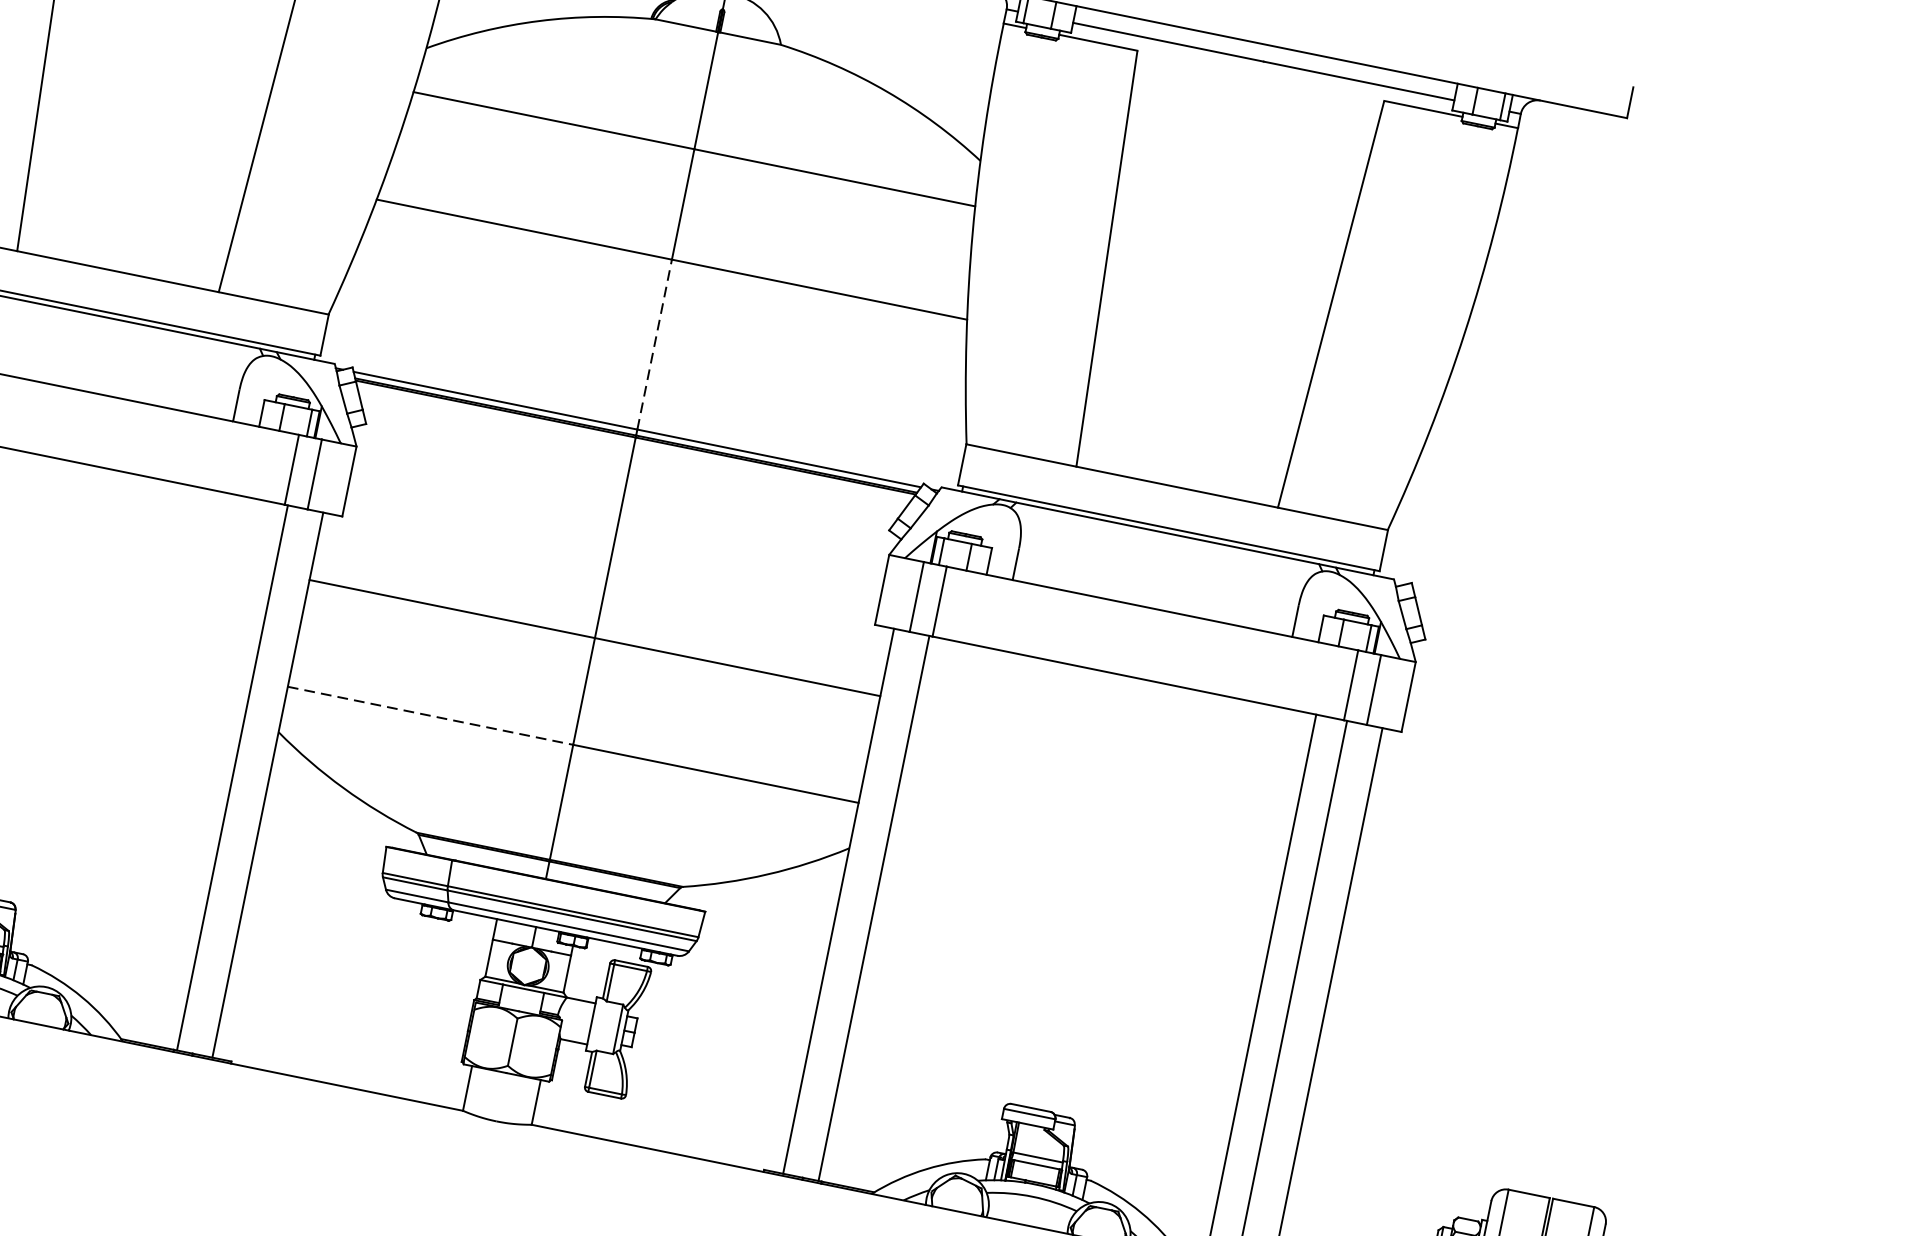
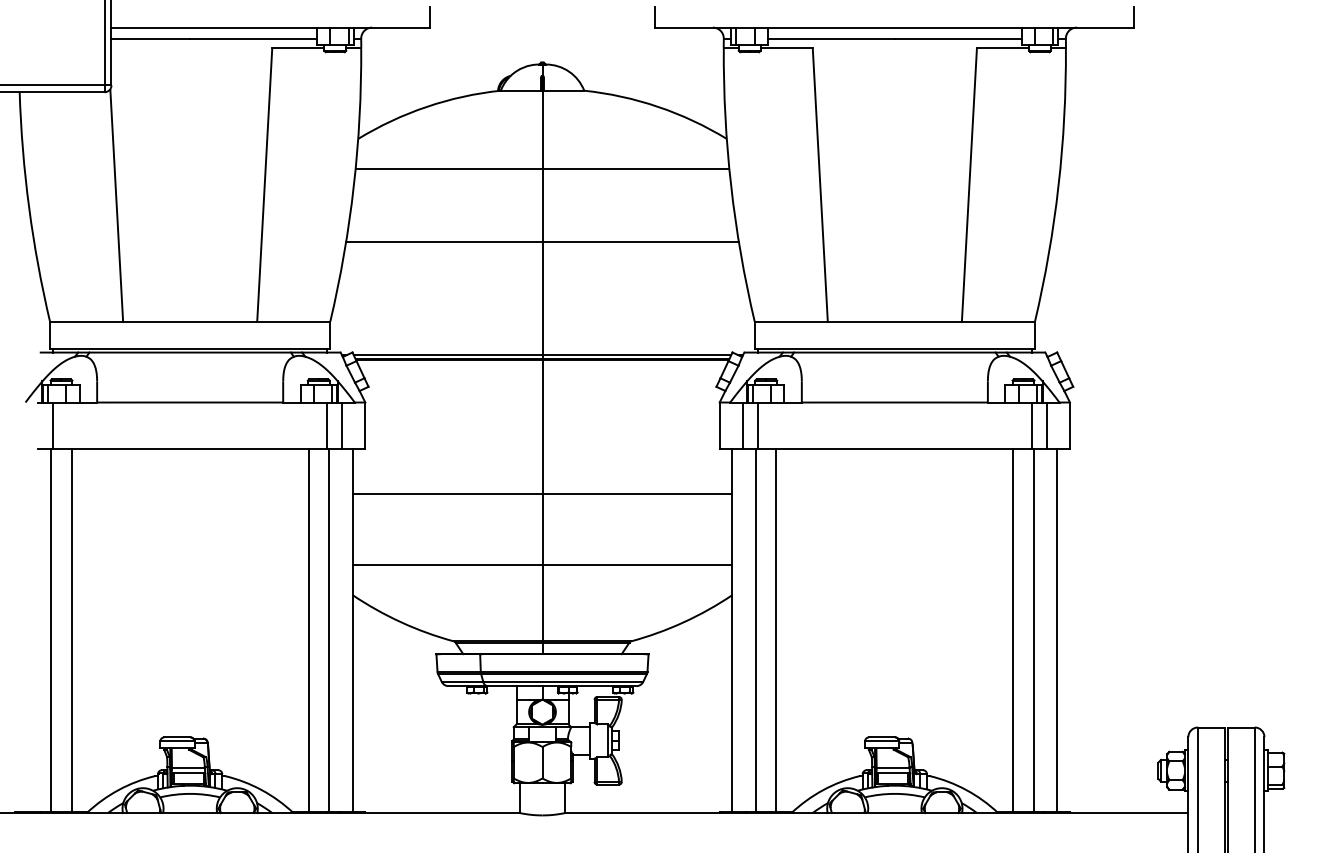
line: (654, 344) -> (542, 298), dashed -> solid
line: (430, 715) -> (447, 564), dashed -> solid
line: (201, 771) -> (308, 630), added
line: (904, 914) -> (776, 630), added

